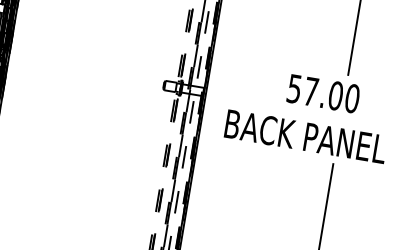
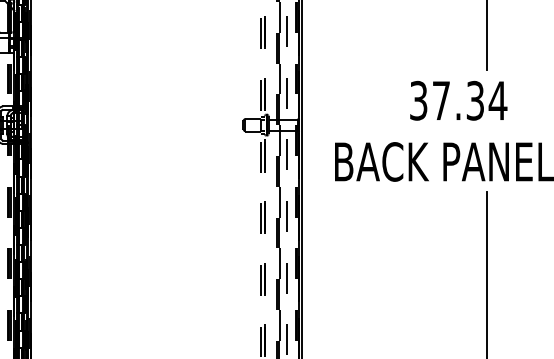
text: (323, 93) -> (458, 100), 57.00 -> 37.34

